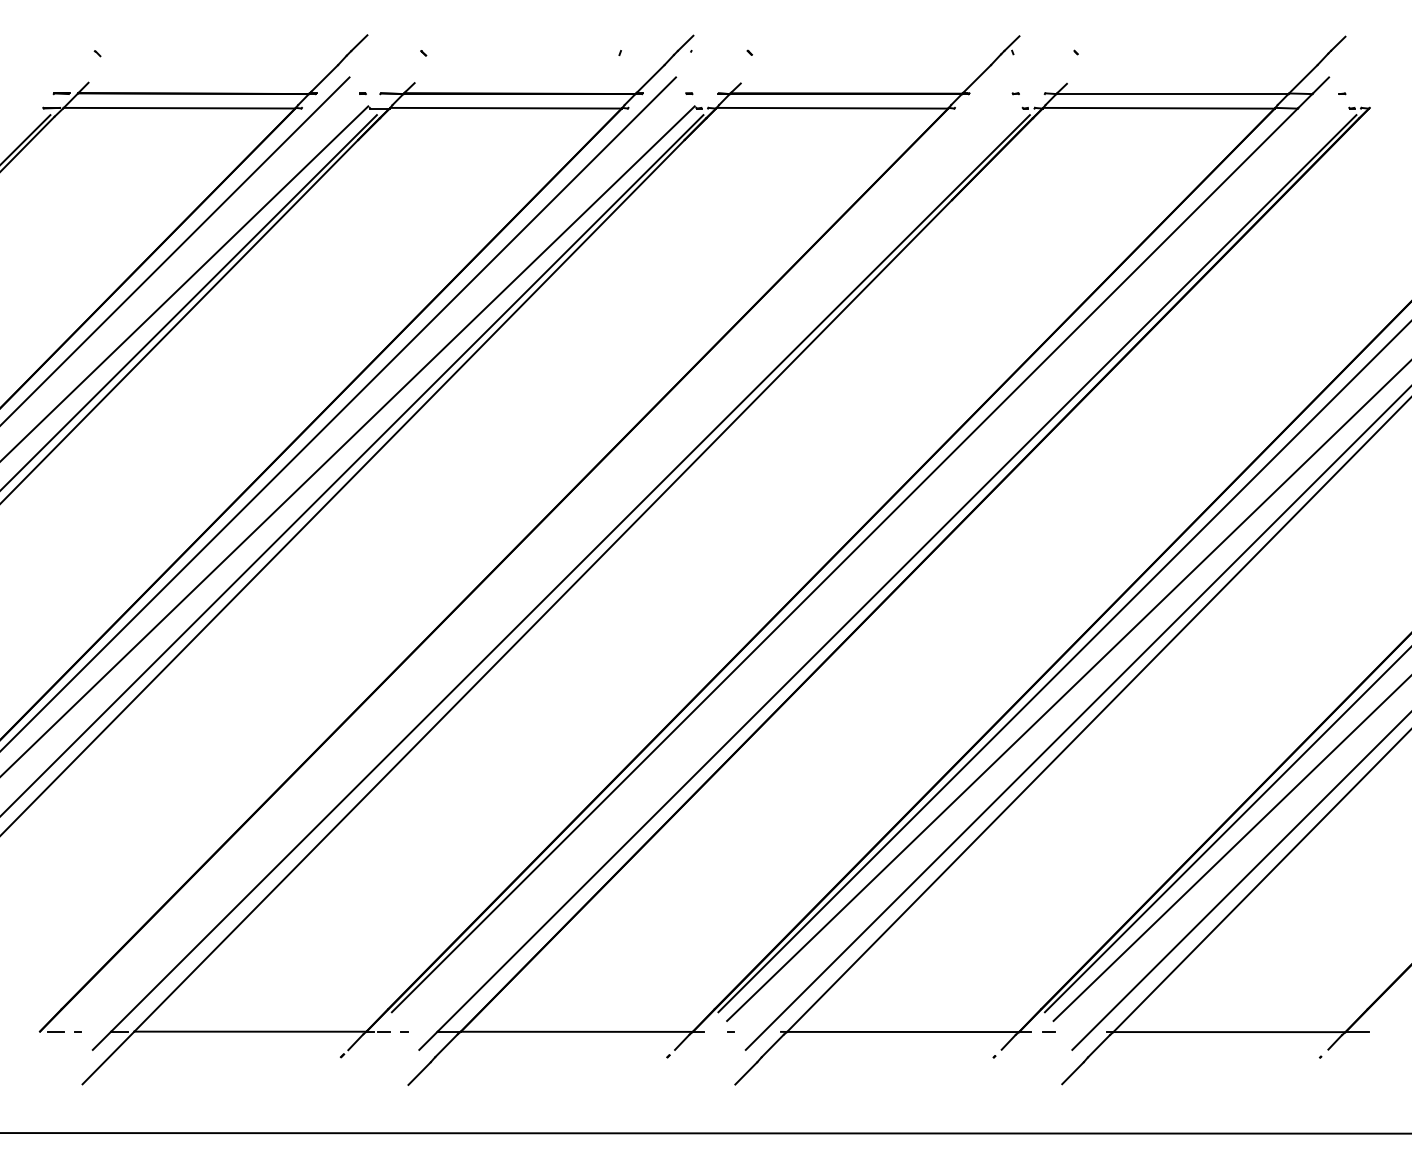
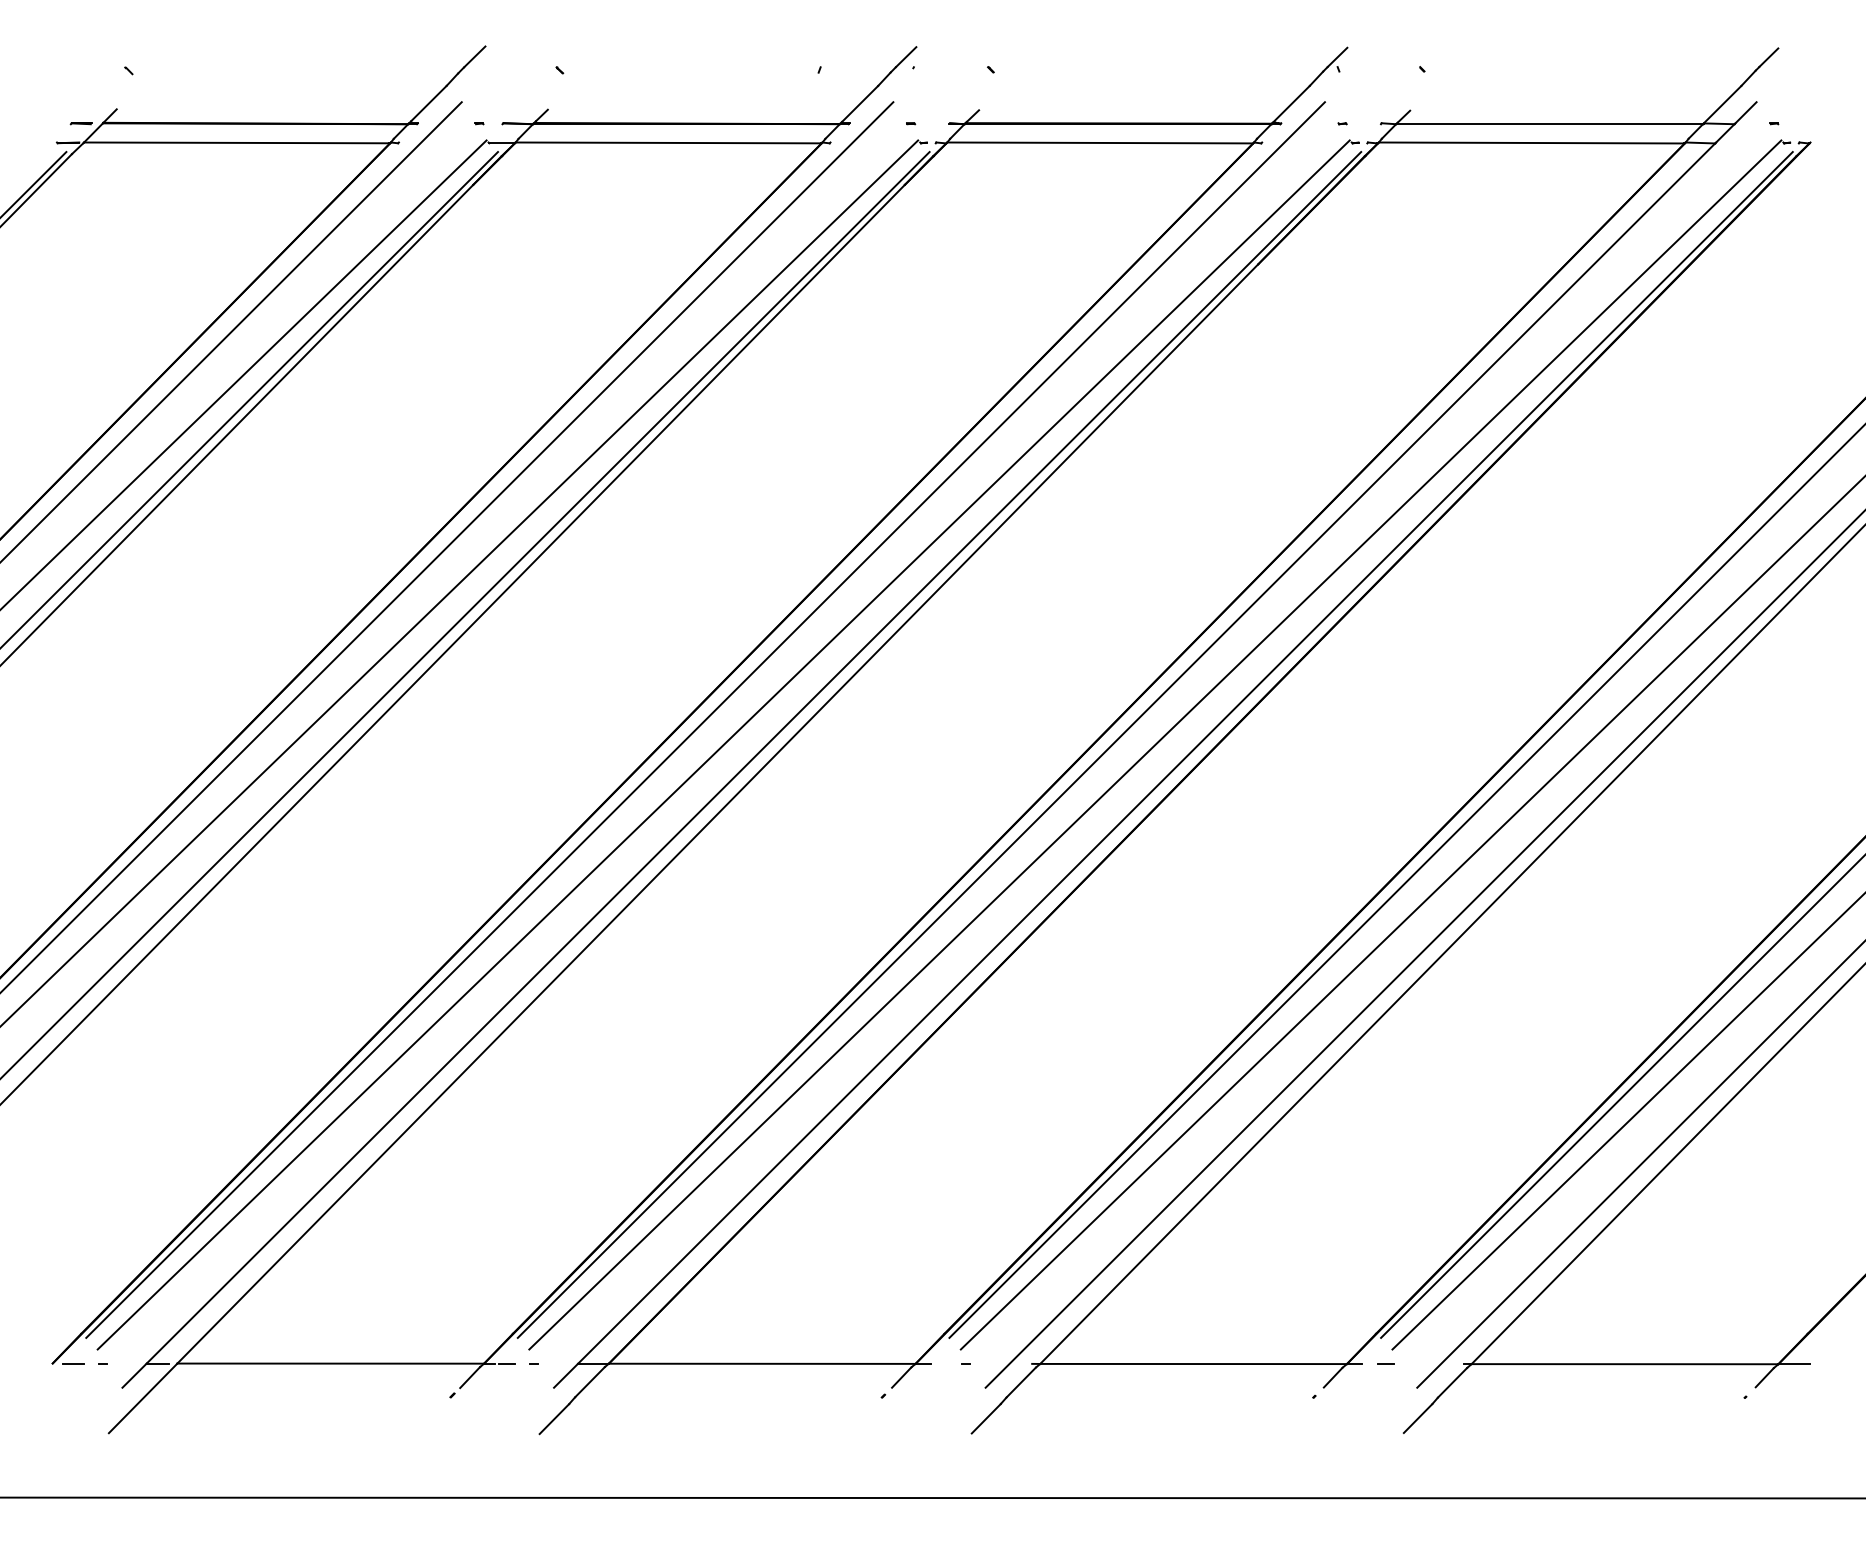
line: (533, 544) -> (705, 719), added
line: (547, 563) -> (723, 744), added
line: (874, 563) -> (1155, 744), added

